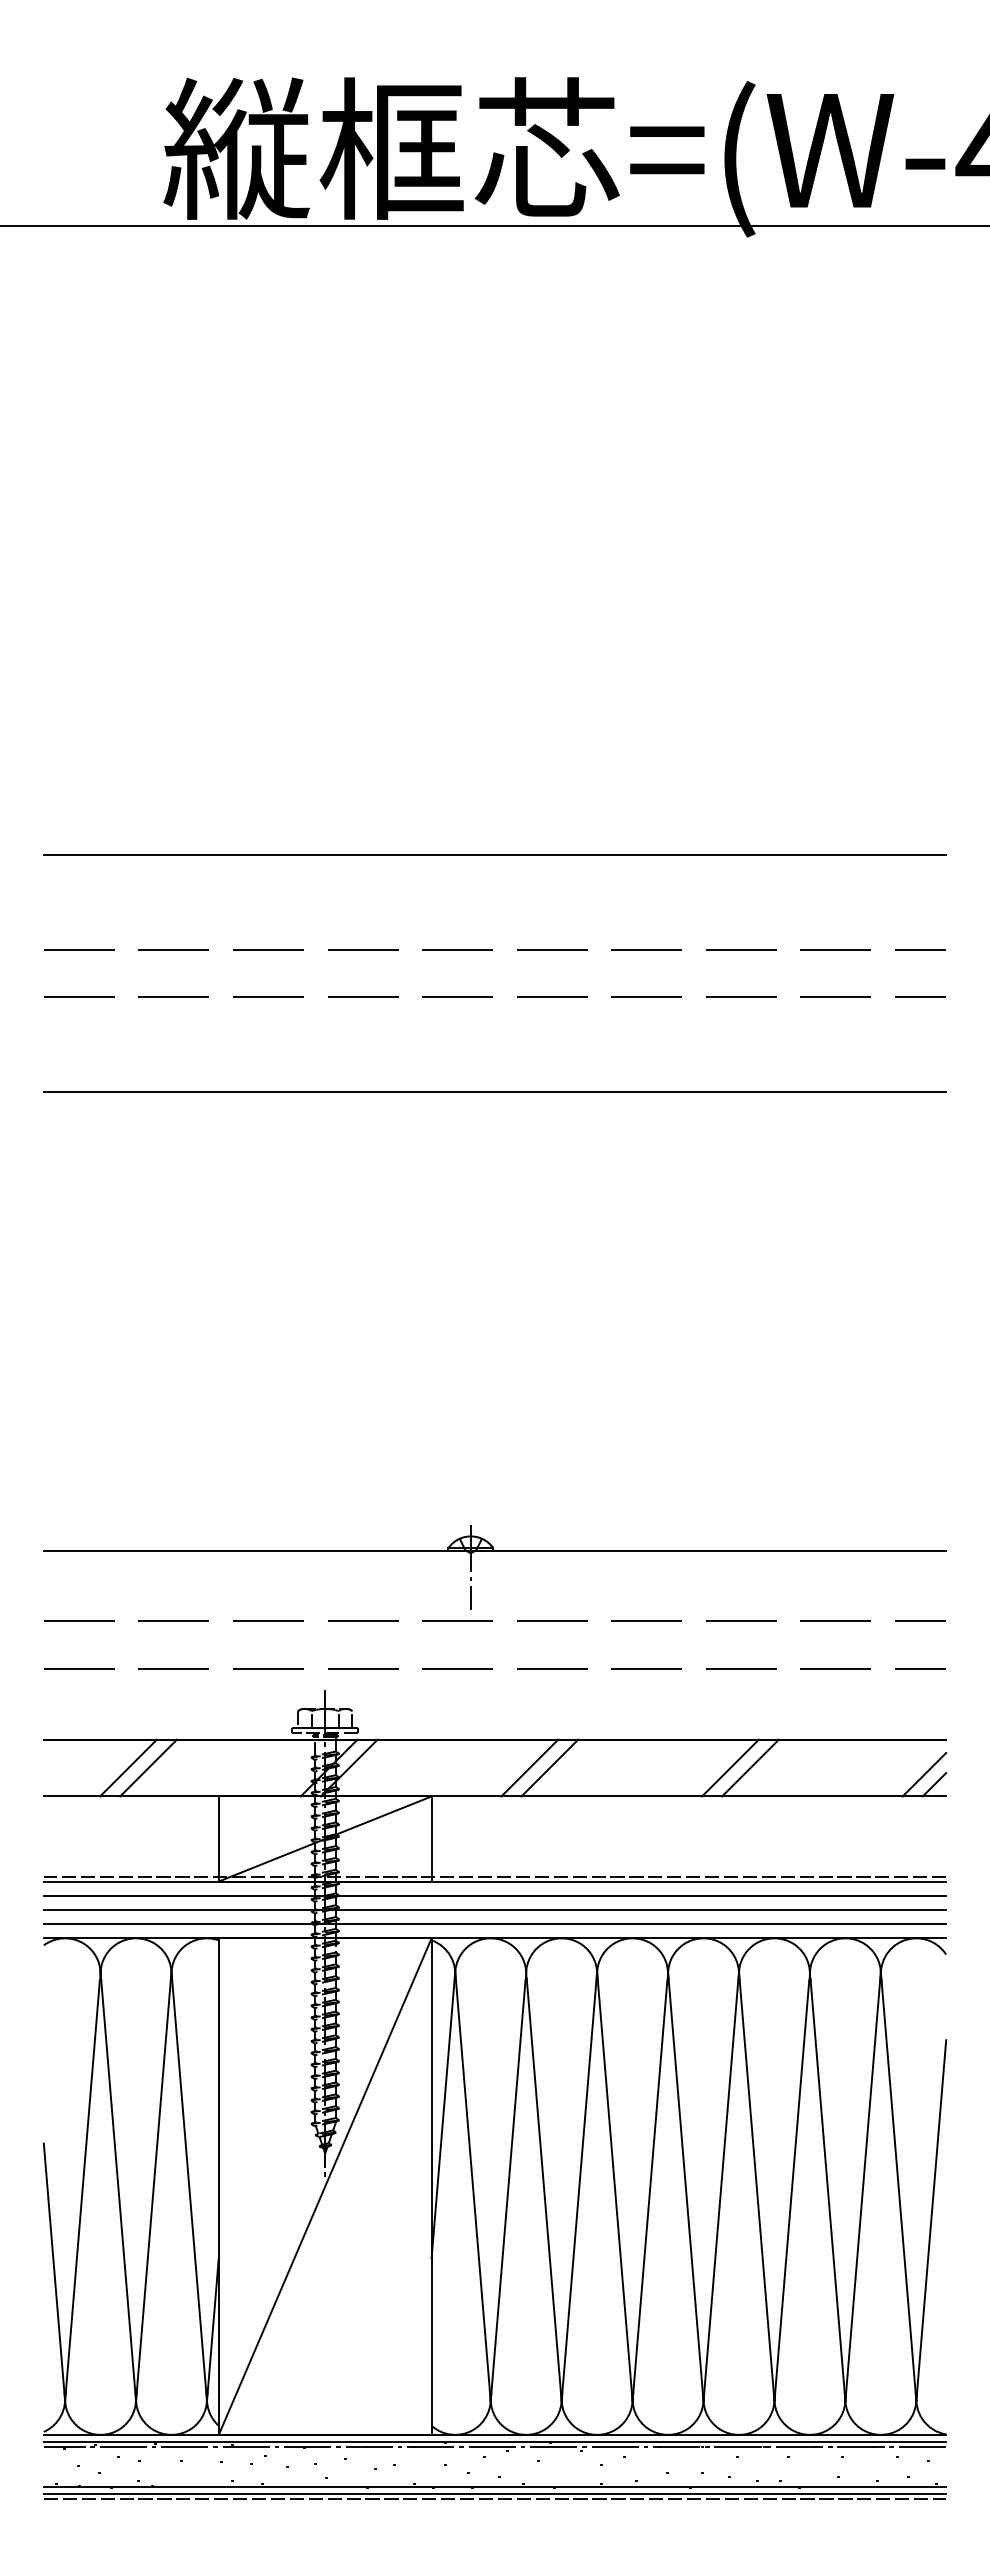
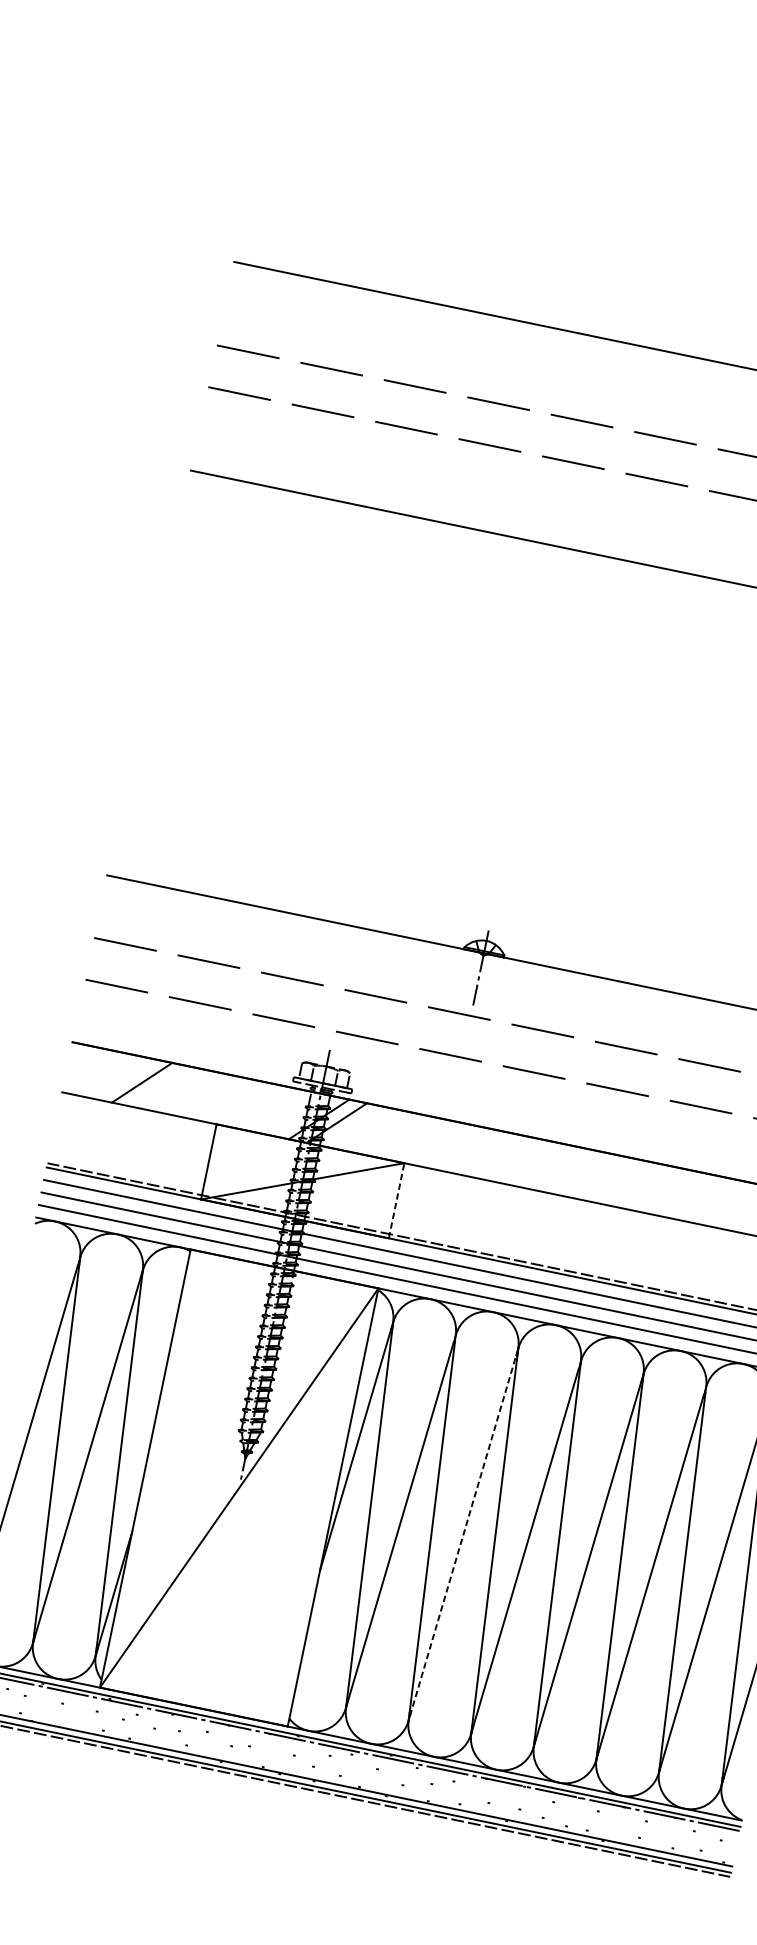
line: (148, 1767) -> (159, 1085), removed
line: (529, 1767) -> (496, 1155), removed
line: (549, 1767) -> (513, 1159), removed
line: (730, 1767) -> (673, 1192), removed
line: (750, 1767) -> (691, 1195), removed
line: (431, 1839) -> (396, 1201), solid -> dashed
line: (579, 2187) -> (463, 1535), solid -> dashed

